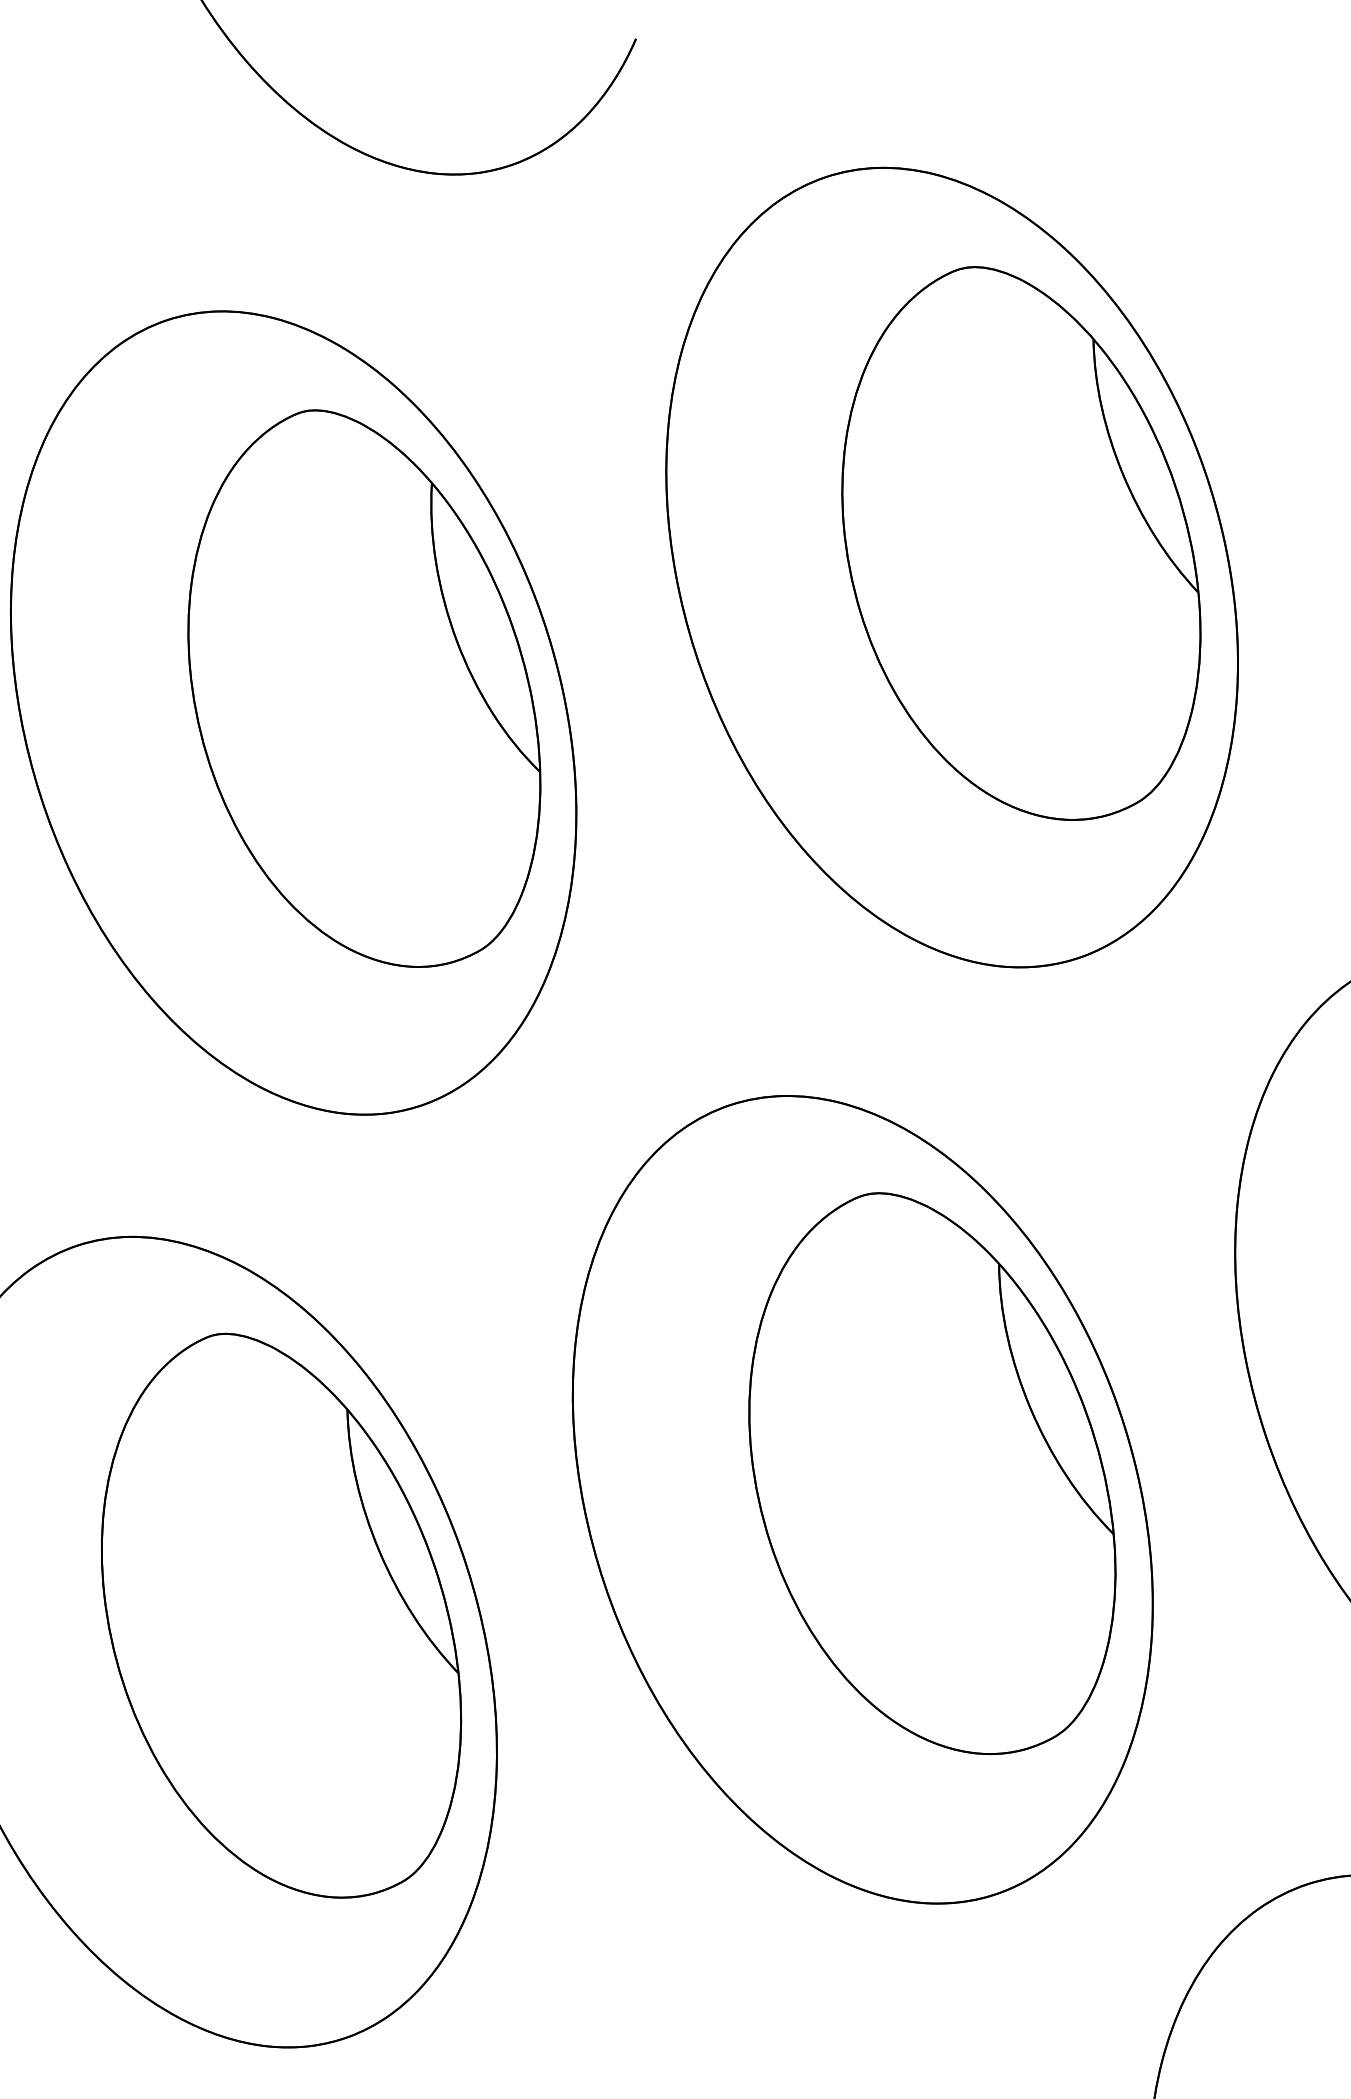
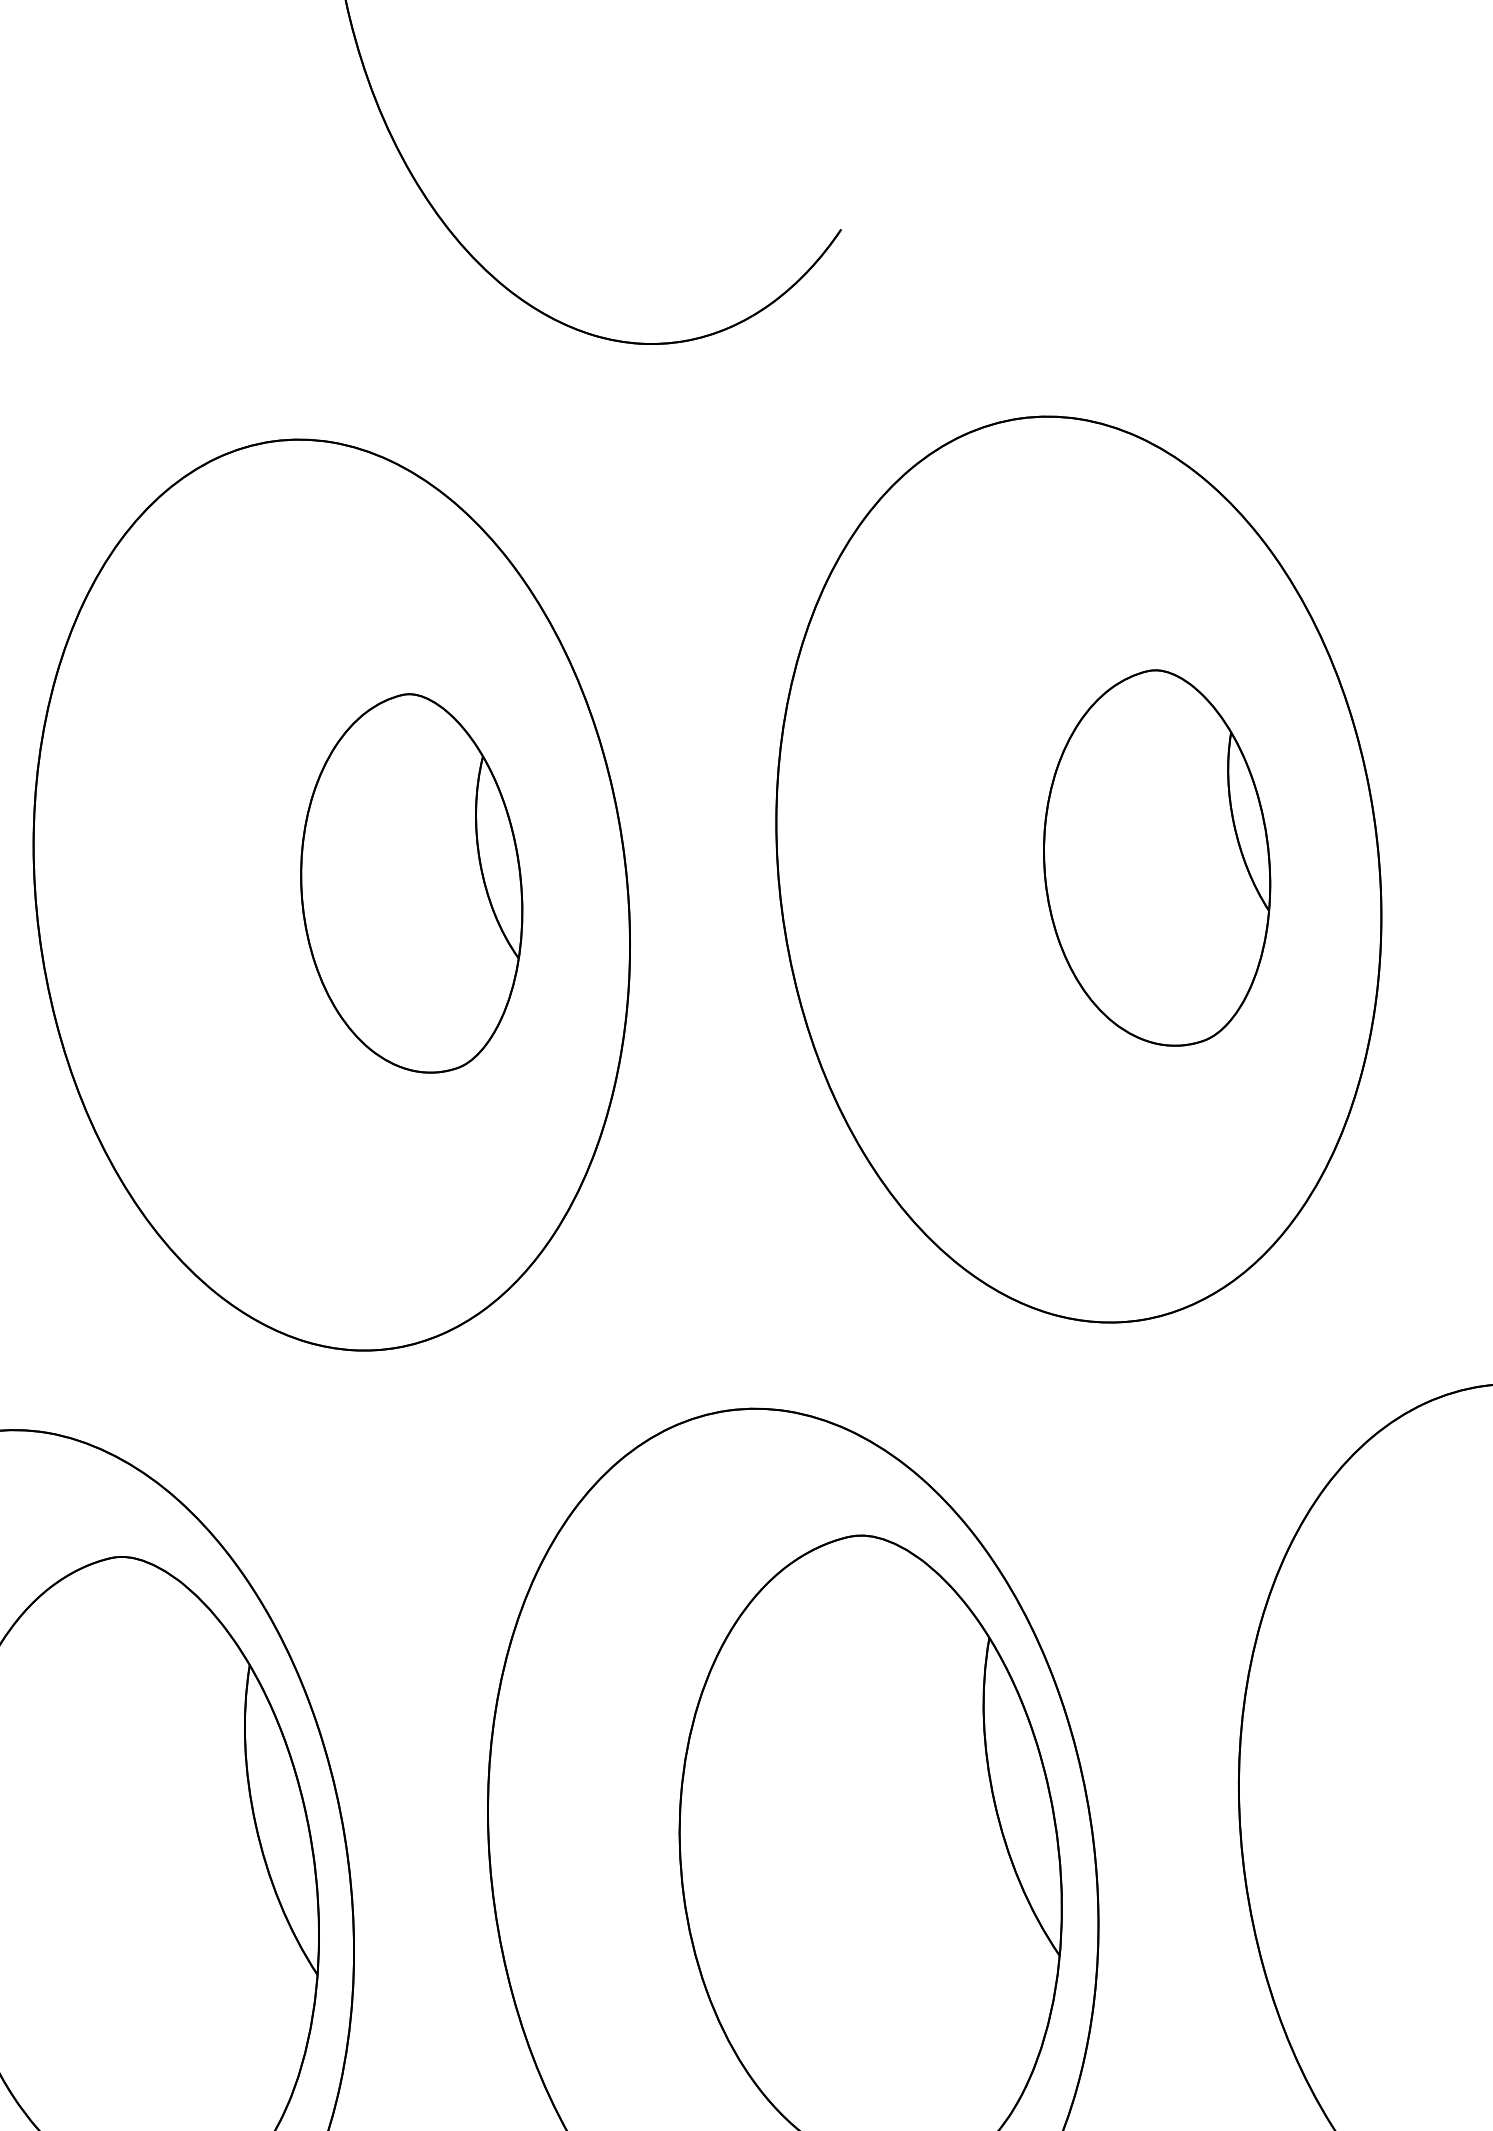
part: (1021, 543) -> (1159, 857), size x0.6
part: (364, 688) -> (414, 882), size x0.6

